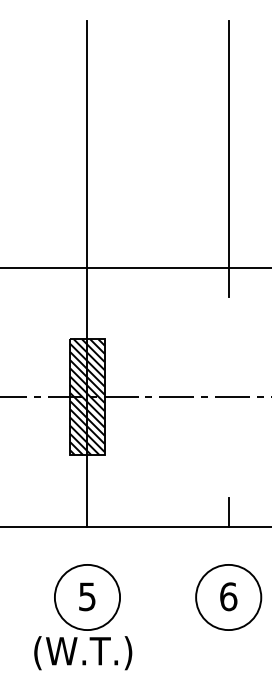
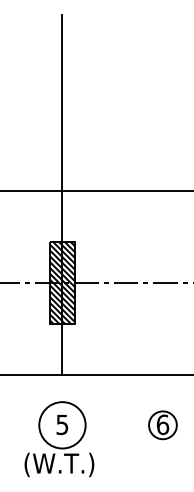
line: (228, 158) -> (162, 112), removed
line: (228, 511) -> (162, 364), removed
circle: (228, 597) -> (162, 425), size x0.6

